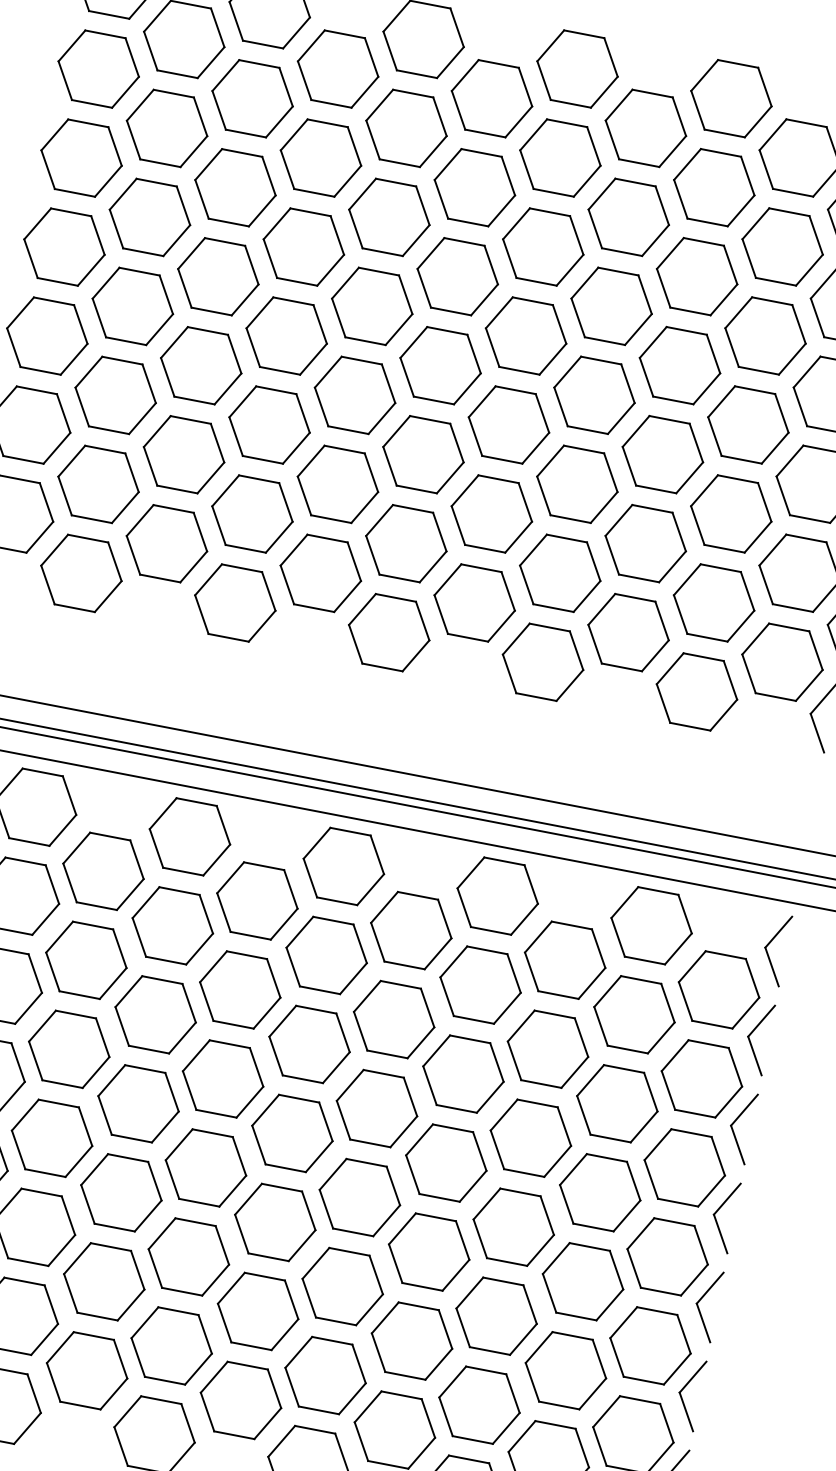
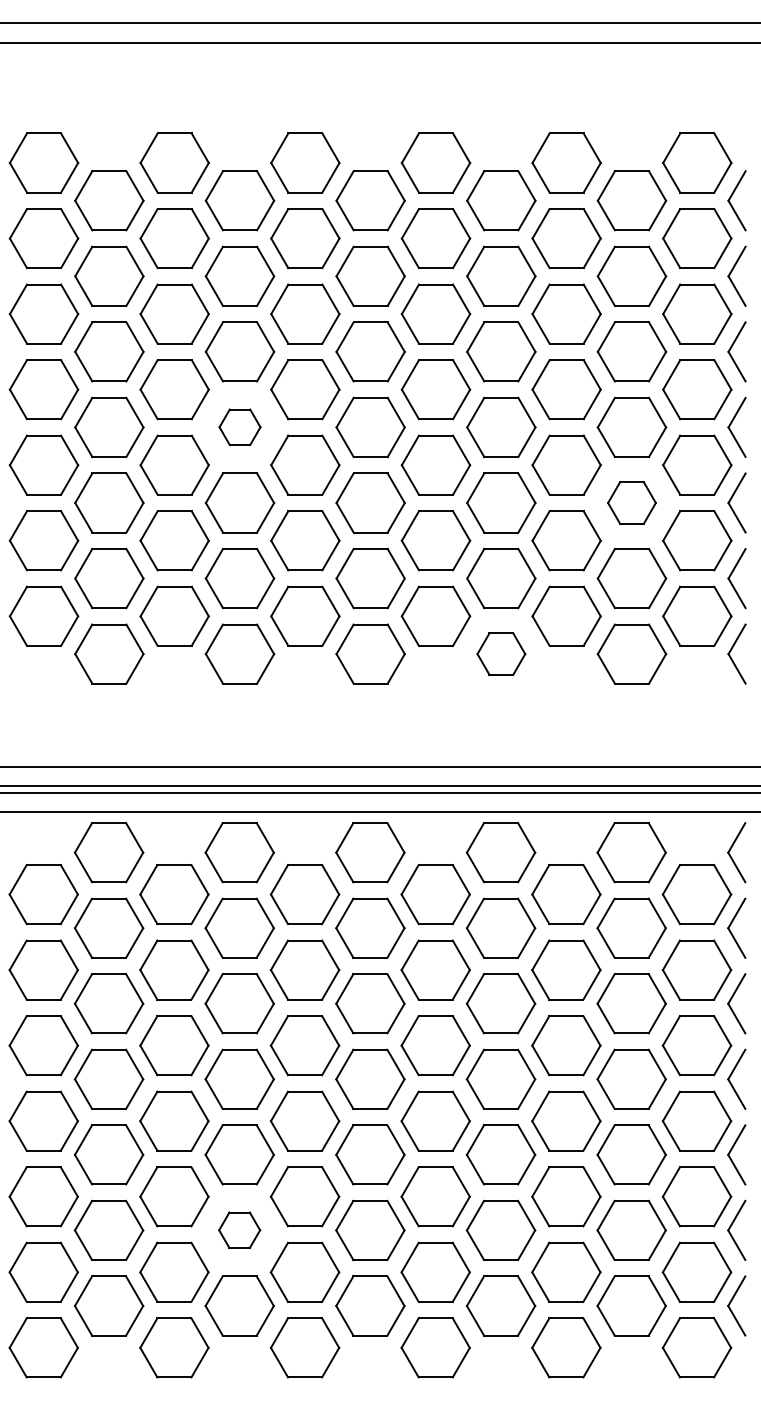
part: (286, 334) -> (239, 426), size x0.6
part: (730, 513) -> (631, 502), size x0.7
part: (543, 661) -> (501, 653), size x0.7
part: (104, 1280) -> (239, 1229), size x0.6

